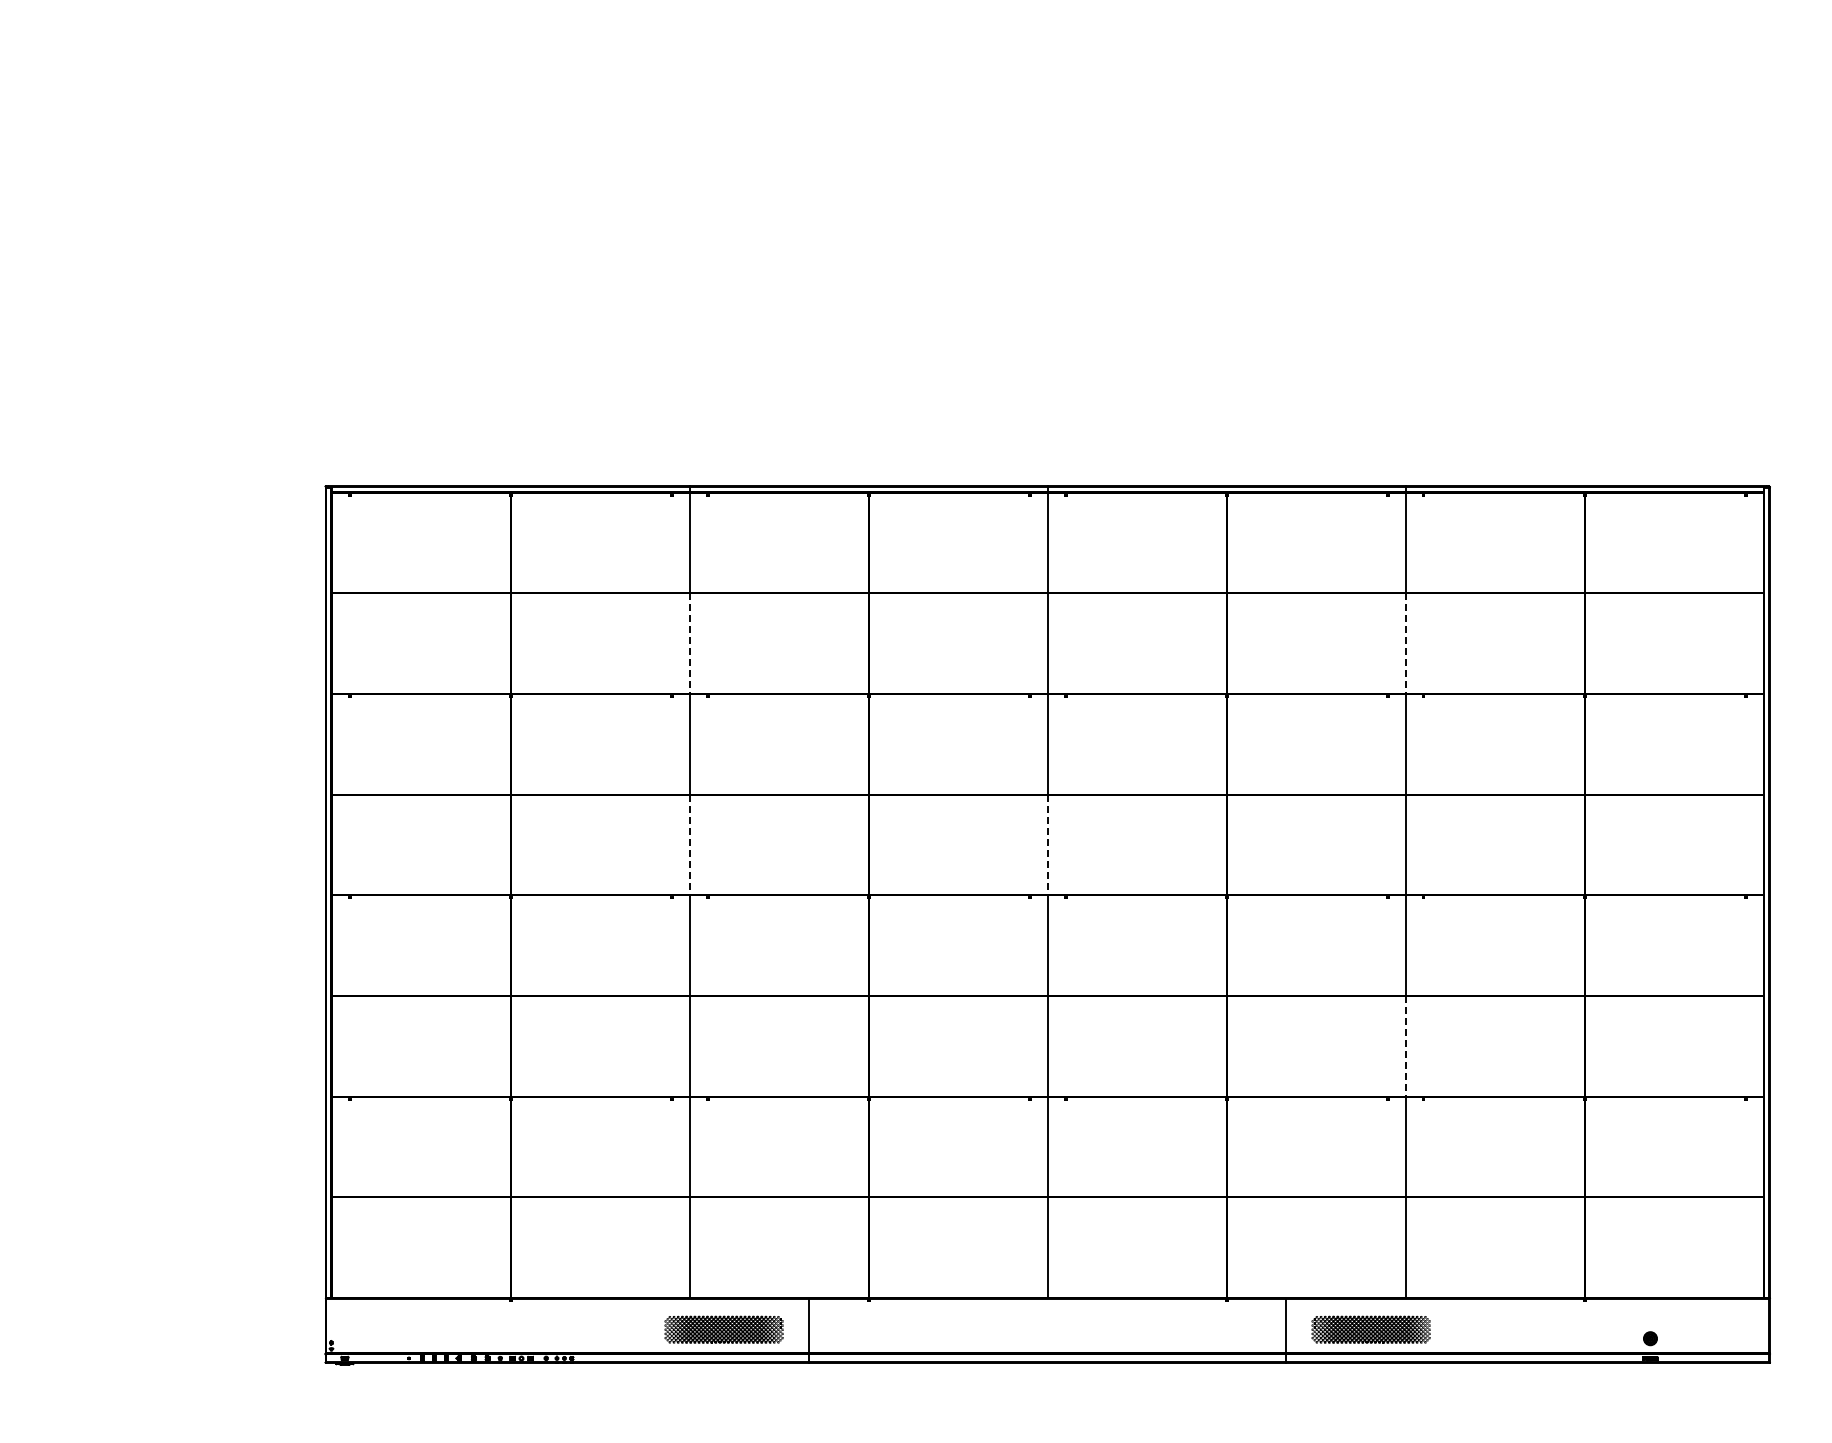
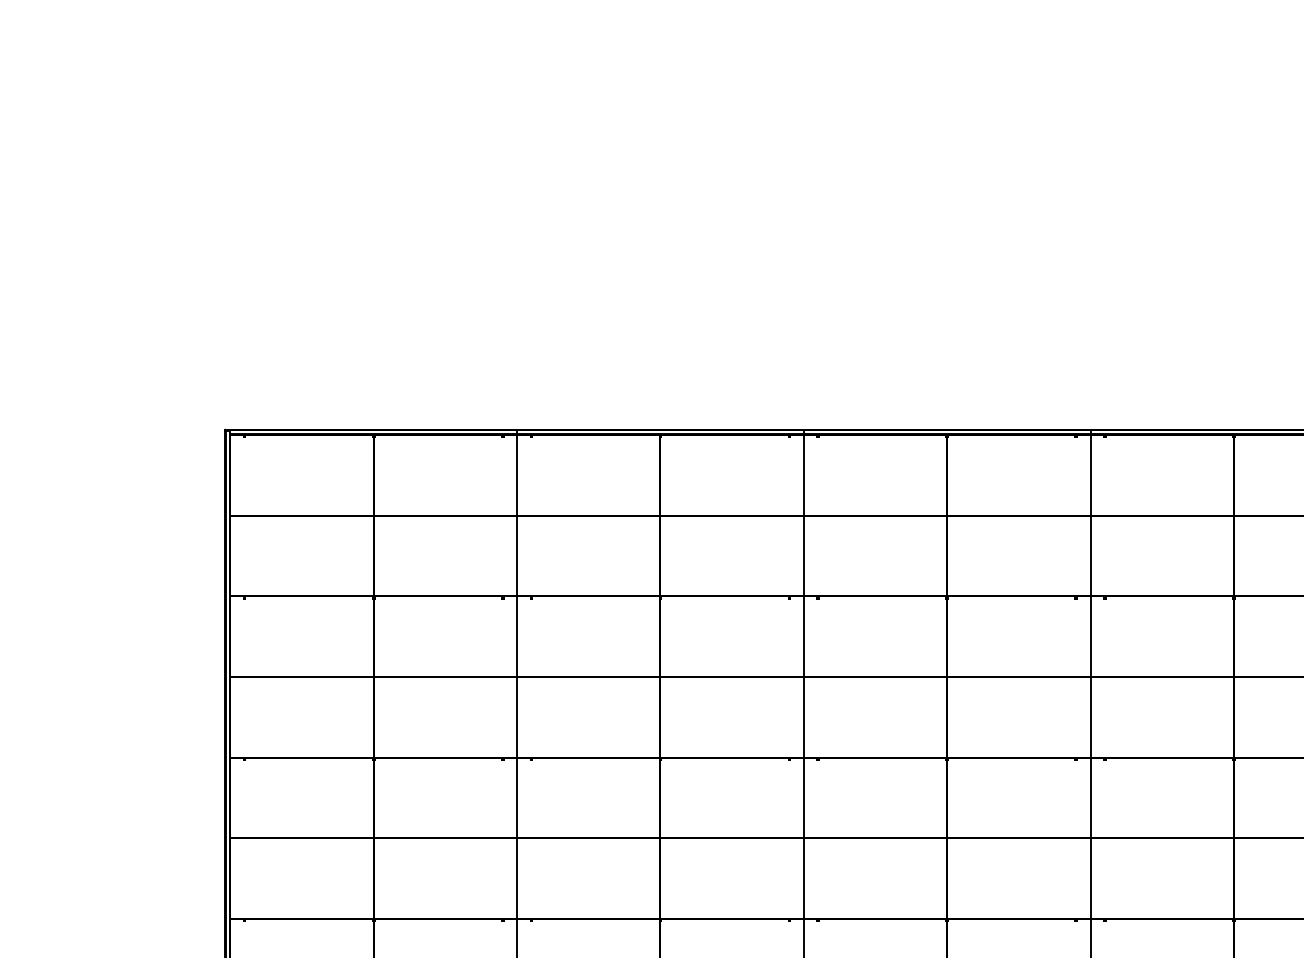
line: (689, 644) -> (516, 556), dashed -> solid
line: (1405, 644) -> (1090, 556), dashed -> solid
line: (689, 845) -> (516, 717), dashed -> solid
line: (1047, 845) -> (803, 717), dashed -> solid
line: (1405, 1046) -> (1090, 878), dashed -> solid

